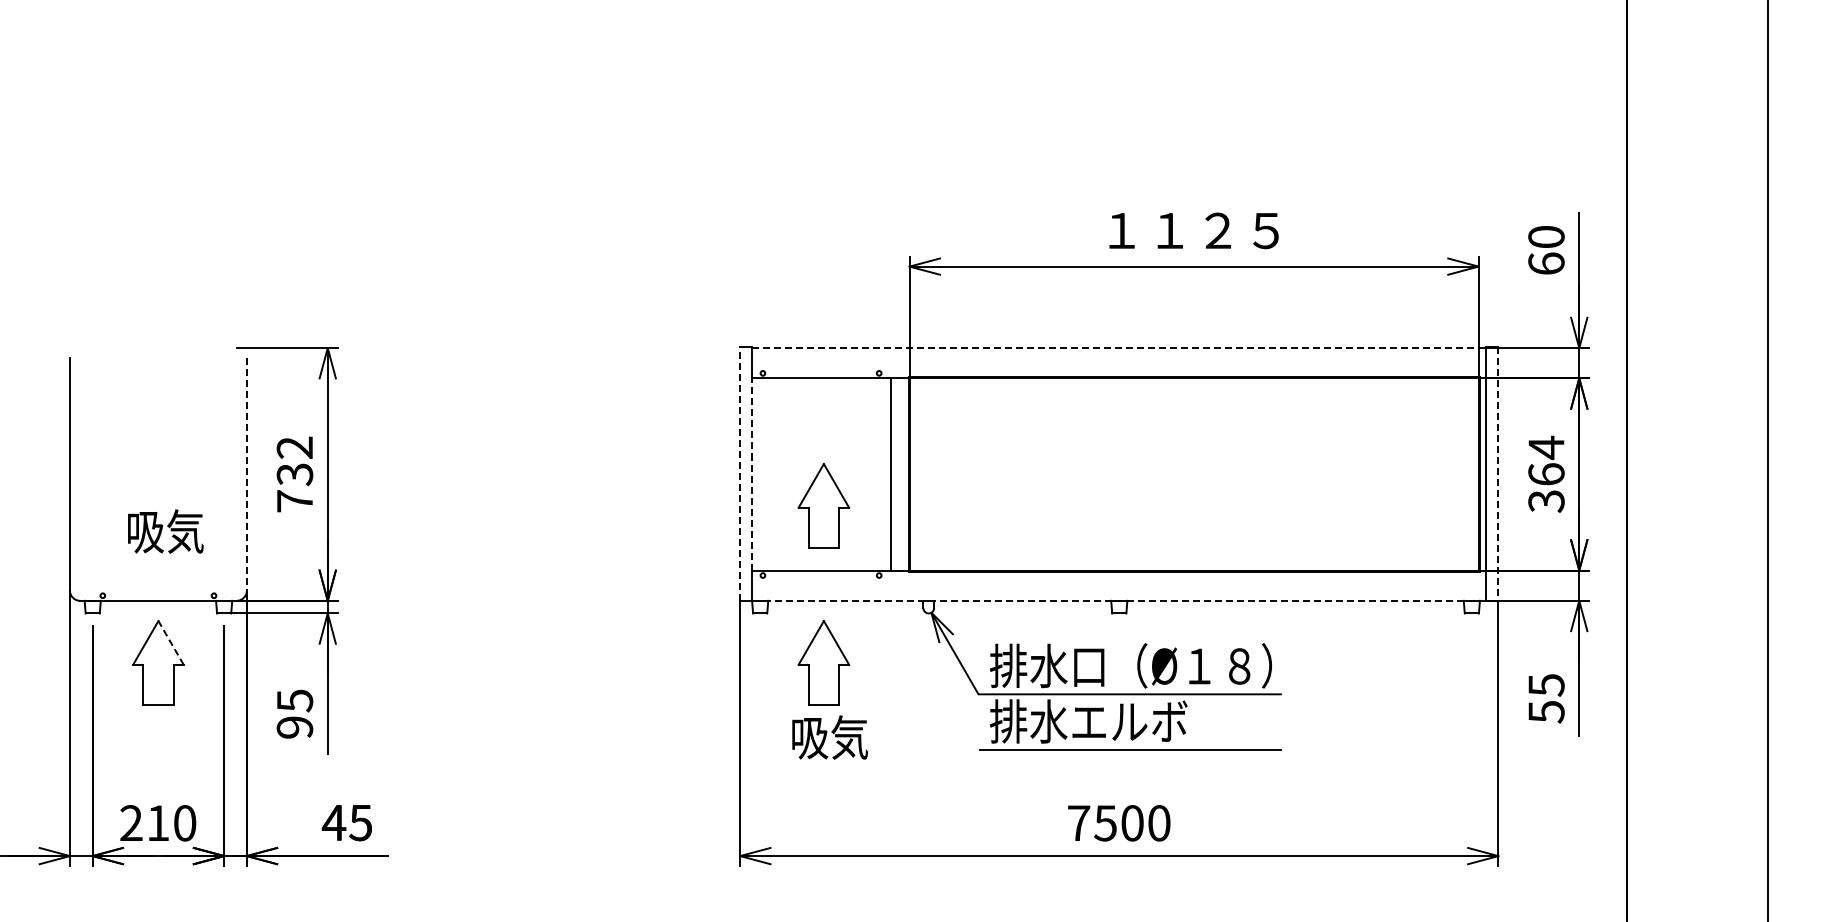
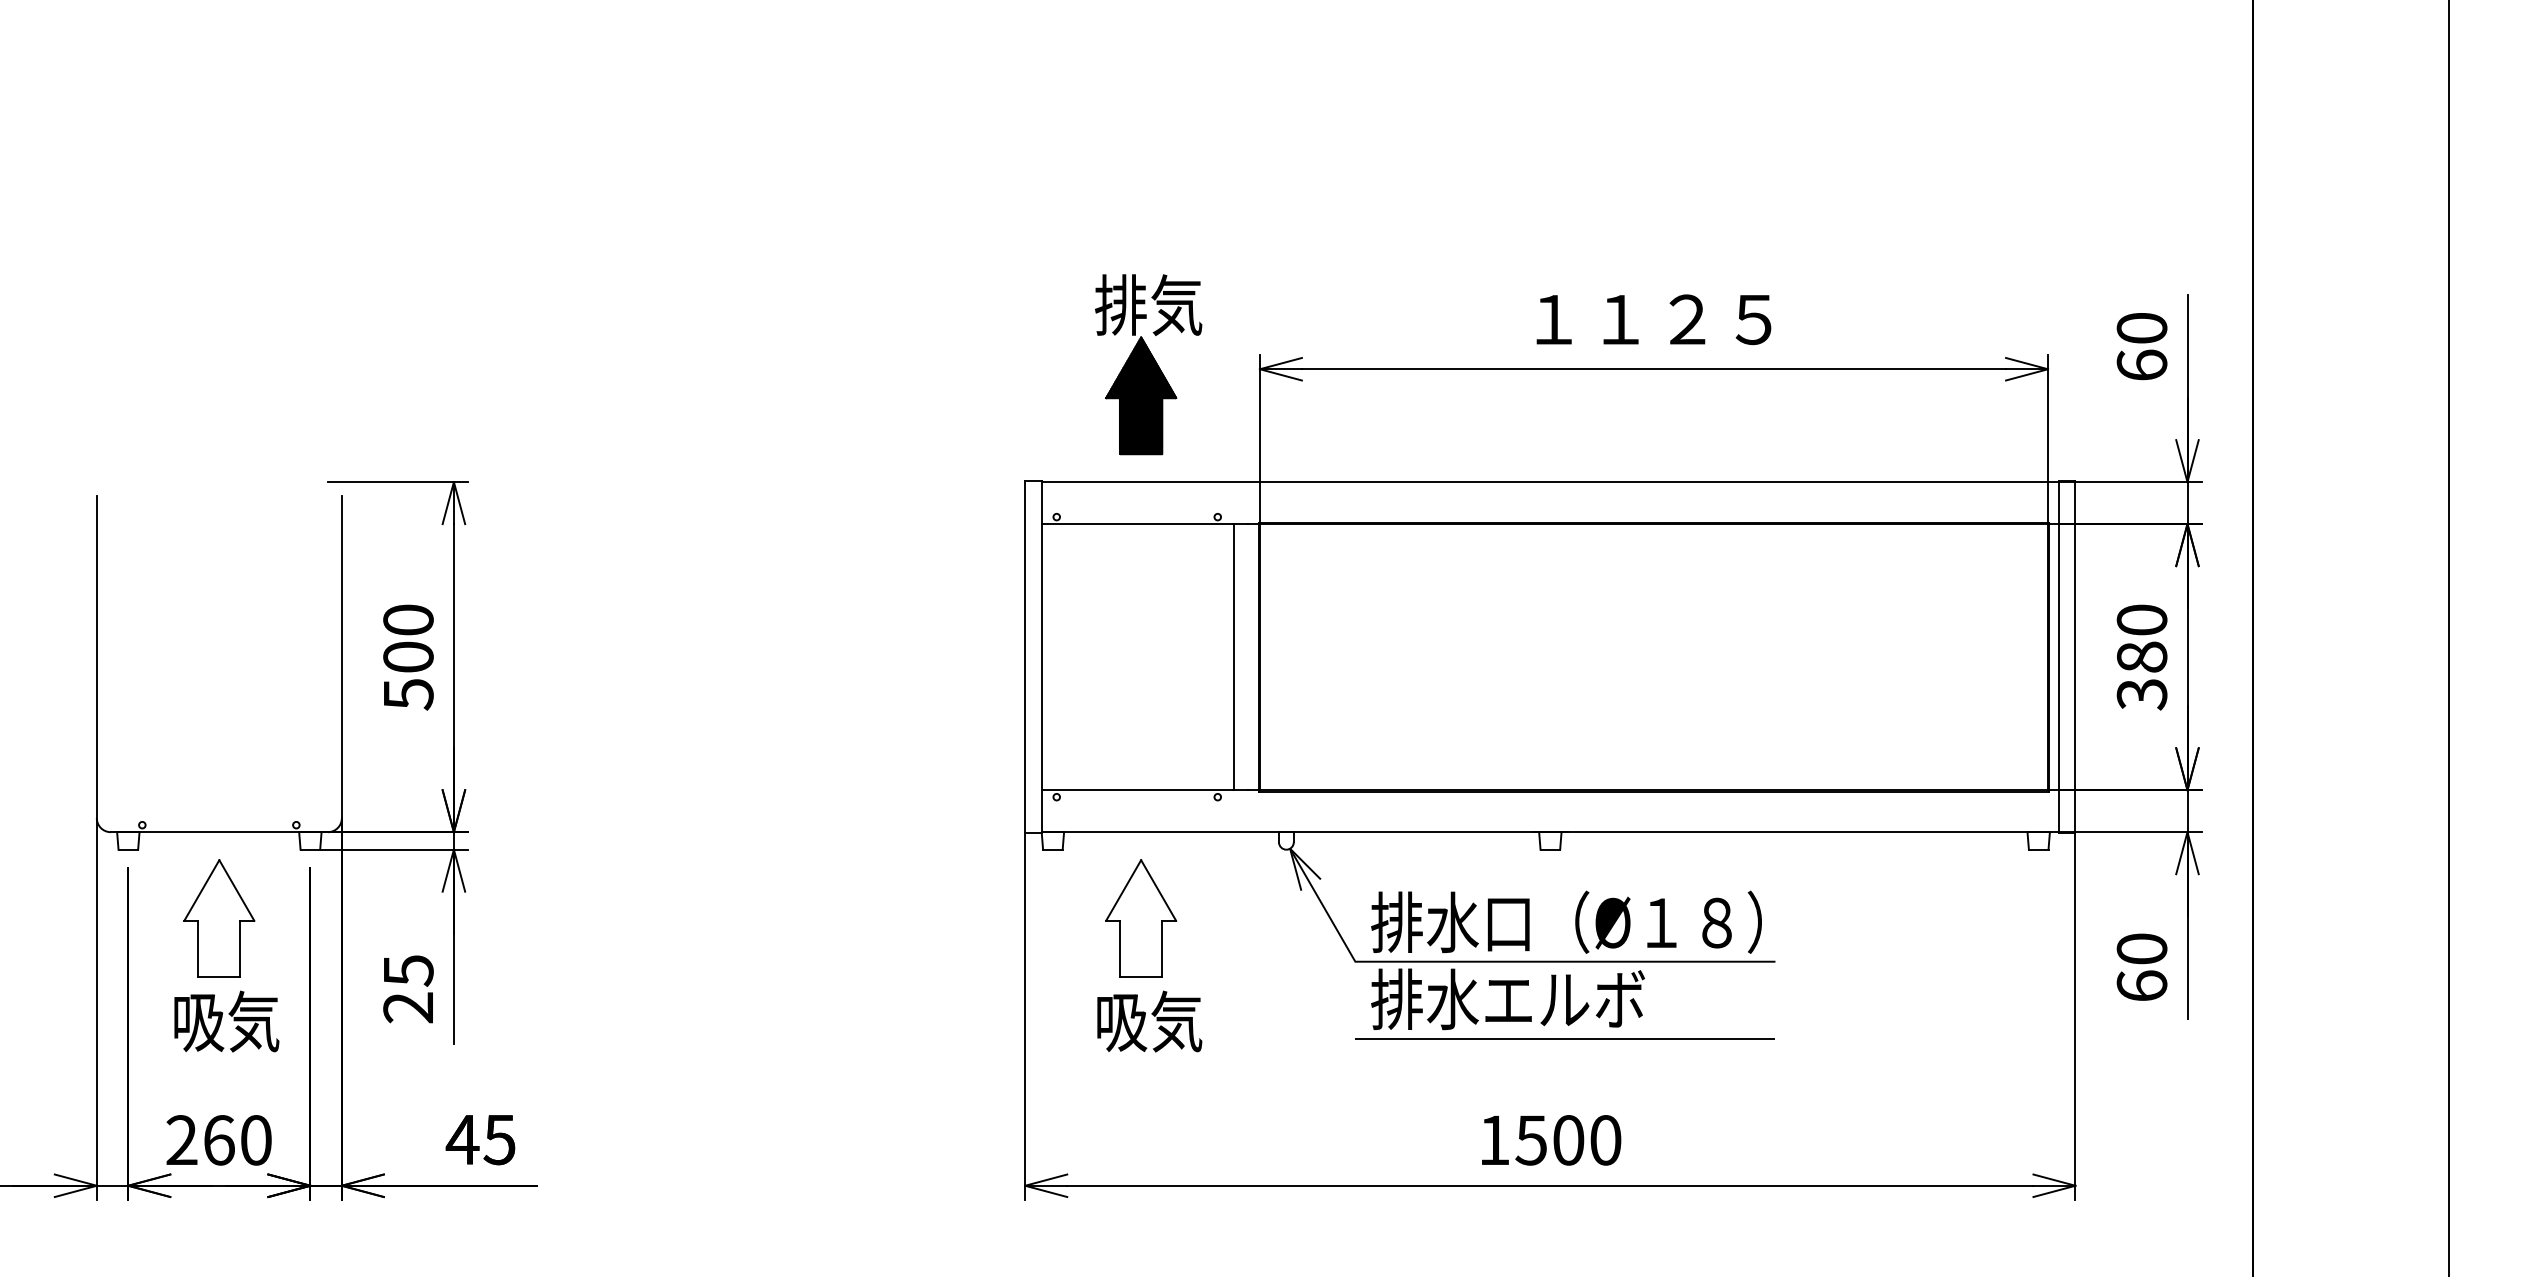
part: (828, 263) -> (1147, 364), added
line: (1119, 348) -> (1550, 482), dashed -> solid
text: (1546, 460) -> (2142, 637), 364 -> 380
line: (752, 473) -> (1042, 655), dashed -> solid
line: (246, 474) -> (341, 657), dashed -> solid
text: (294, 474) -> (407, 657), 732 -> 500
line: (740, 474) -> (1025, 657), dashed -> solid
line: (1498, 474) -> (2075, 657), dashed -> solid
part: (823, 505) -> (1140, 700), removed
text: (165, 531) -> (226, 1021), moved
line: (1127, 600) -> (1561, 831), dashed -> solid
line: (170, 642) -> (236, 889), dashed -> solid
text: (1546, 698) -> (2142, 967), 55 -> 60
text: (295, 727) -> (409, 1007), 95 -> 25
text: (1079, 822) -> (1495, 1139), 7500 -> 1500
text: (158, 823) -> (219, 1140), 210 -> 260

